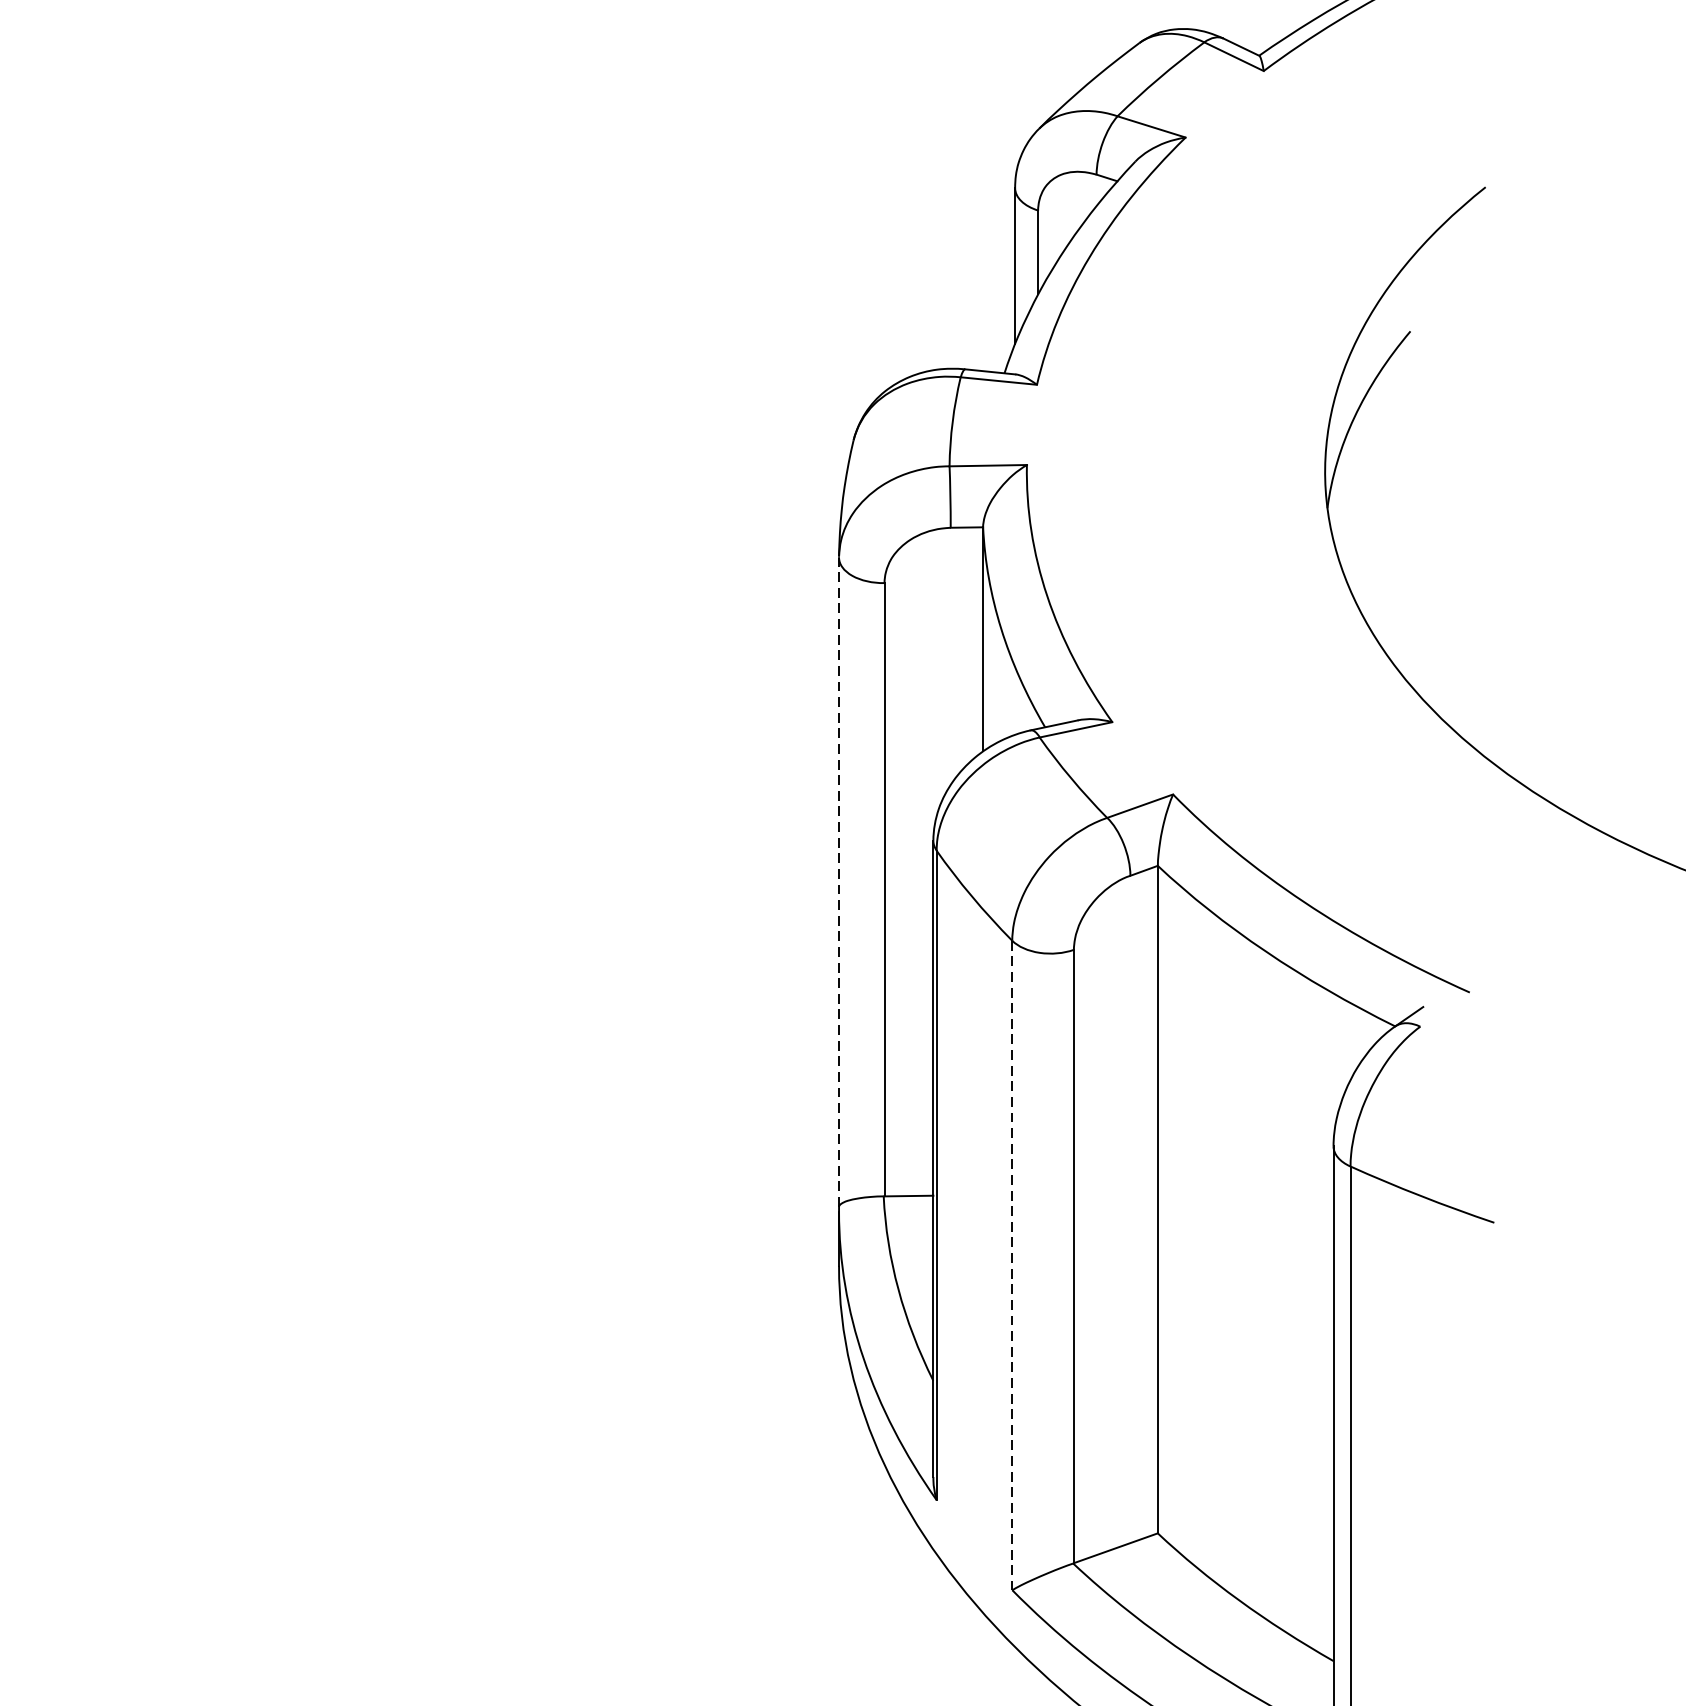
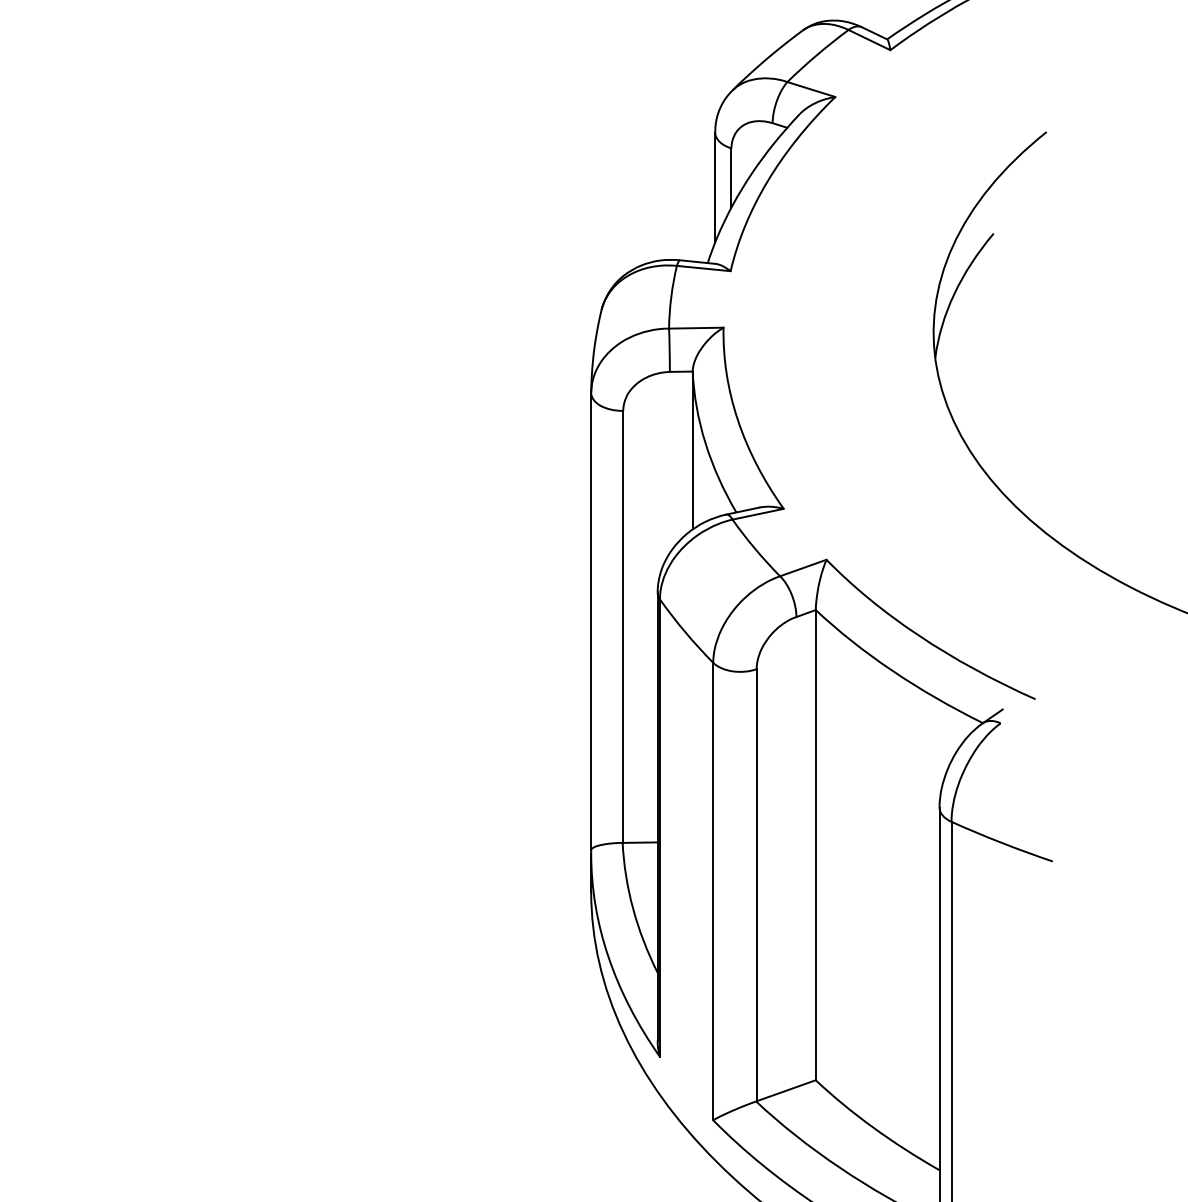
line: (839, 882) -> (591, 621), dashed -> solid
line: (1012, 1265) -> (713, 891), dashed -> solid

